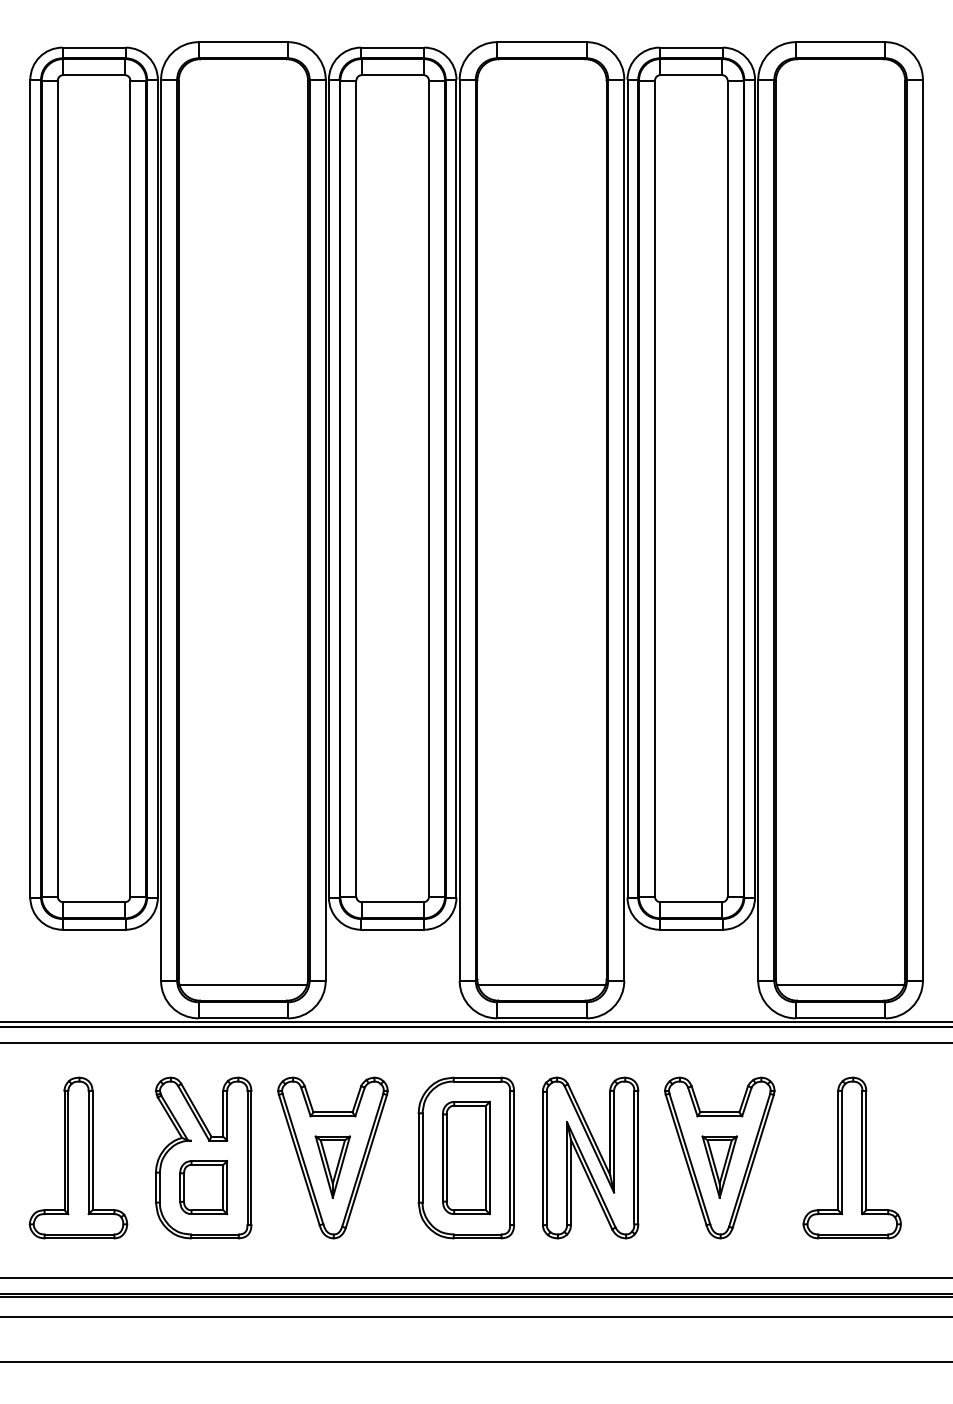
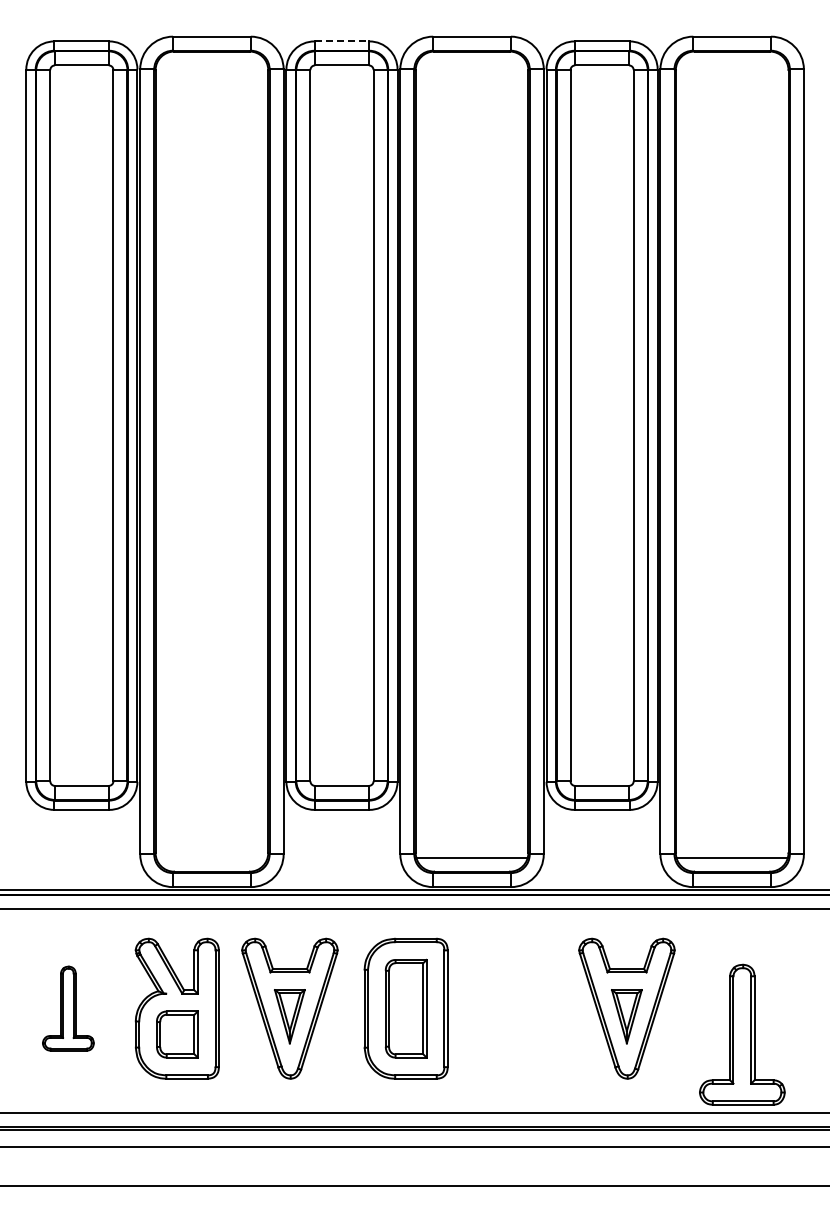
line: (393, 47) -> (342, 41), solid -> dashed
line: (242, 984) -> (211, 857), removed
part: (78, 1157) -> (68, 1008), size x0.6
part: (590, 1157) -> (514, 1008), removed
part: (852, 1157) -> (742, 1034), moved

